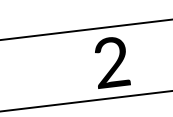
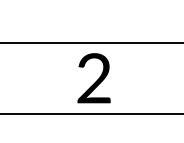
text: (111, 62) -> (93, 78), moved

